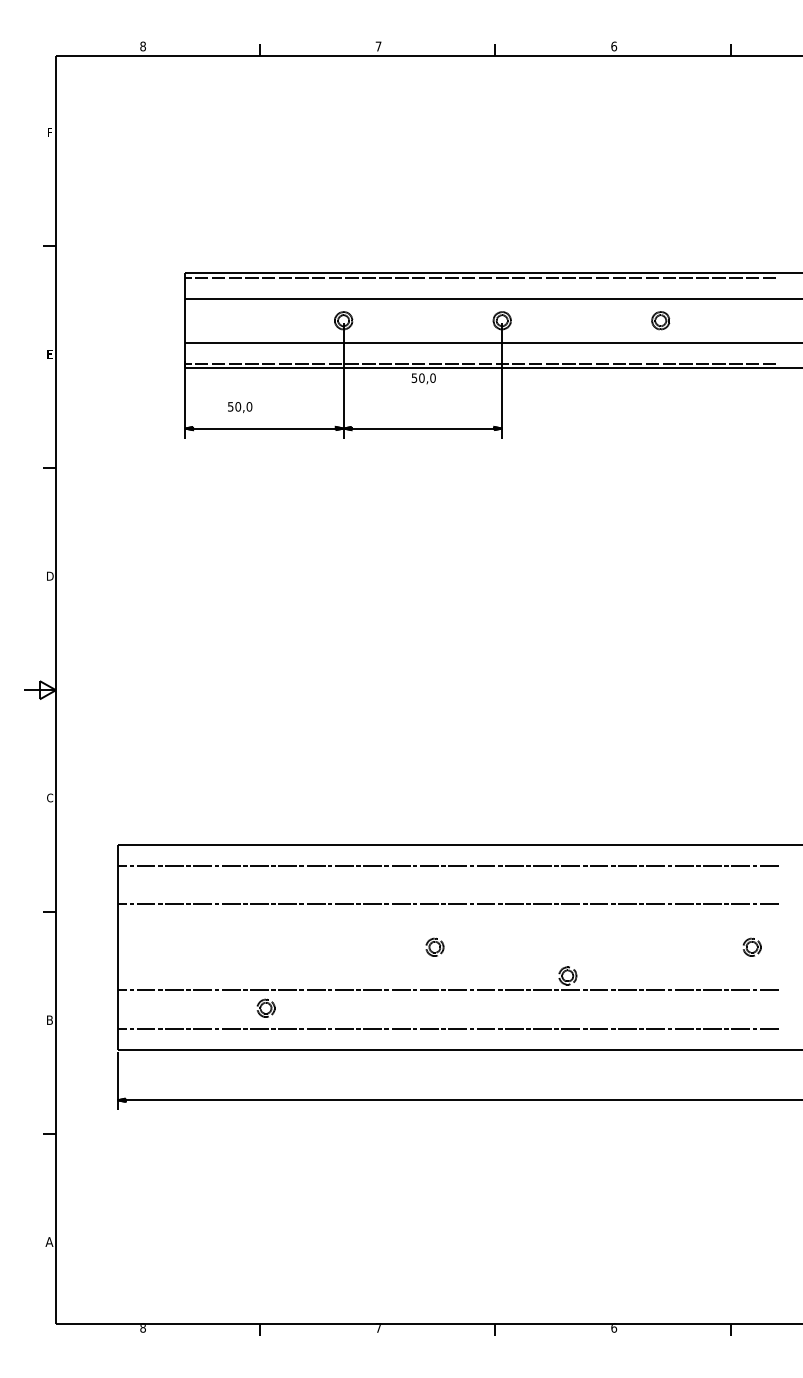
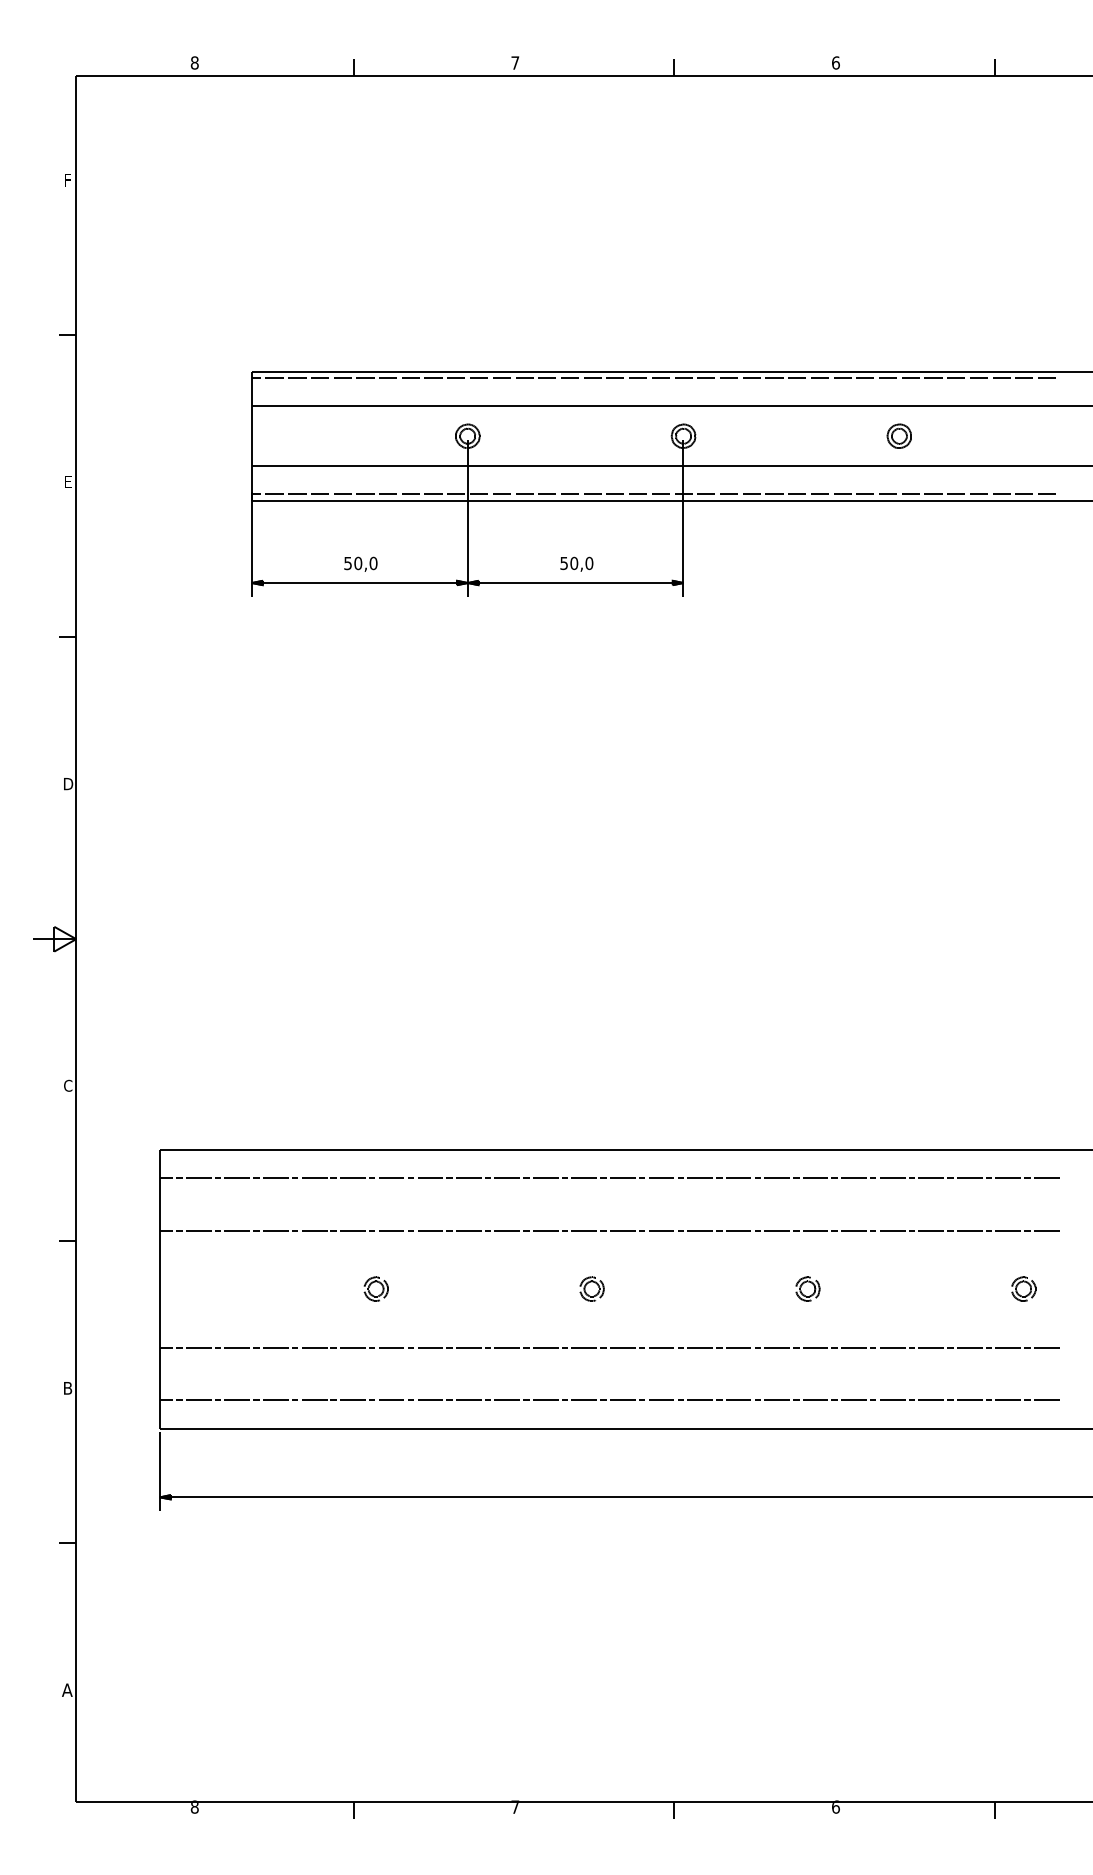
text: (423, 378) -> (576, 563), moved
text: (239, 406) -> (360, 563), moved
part: (567, 975) -> (807, 1288), moved
part: (265, 1007) -> (375, 1288), moved

